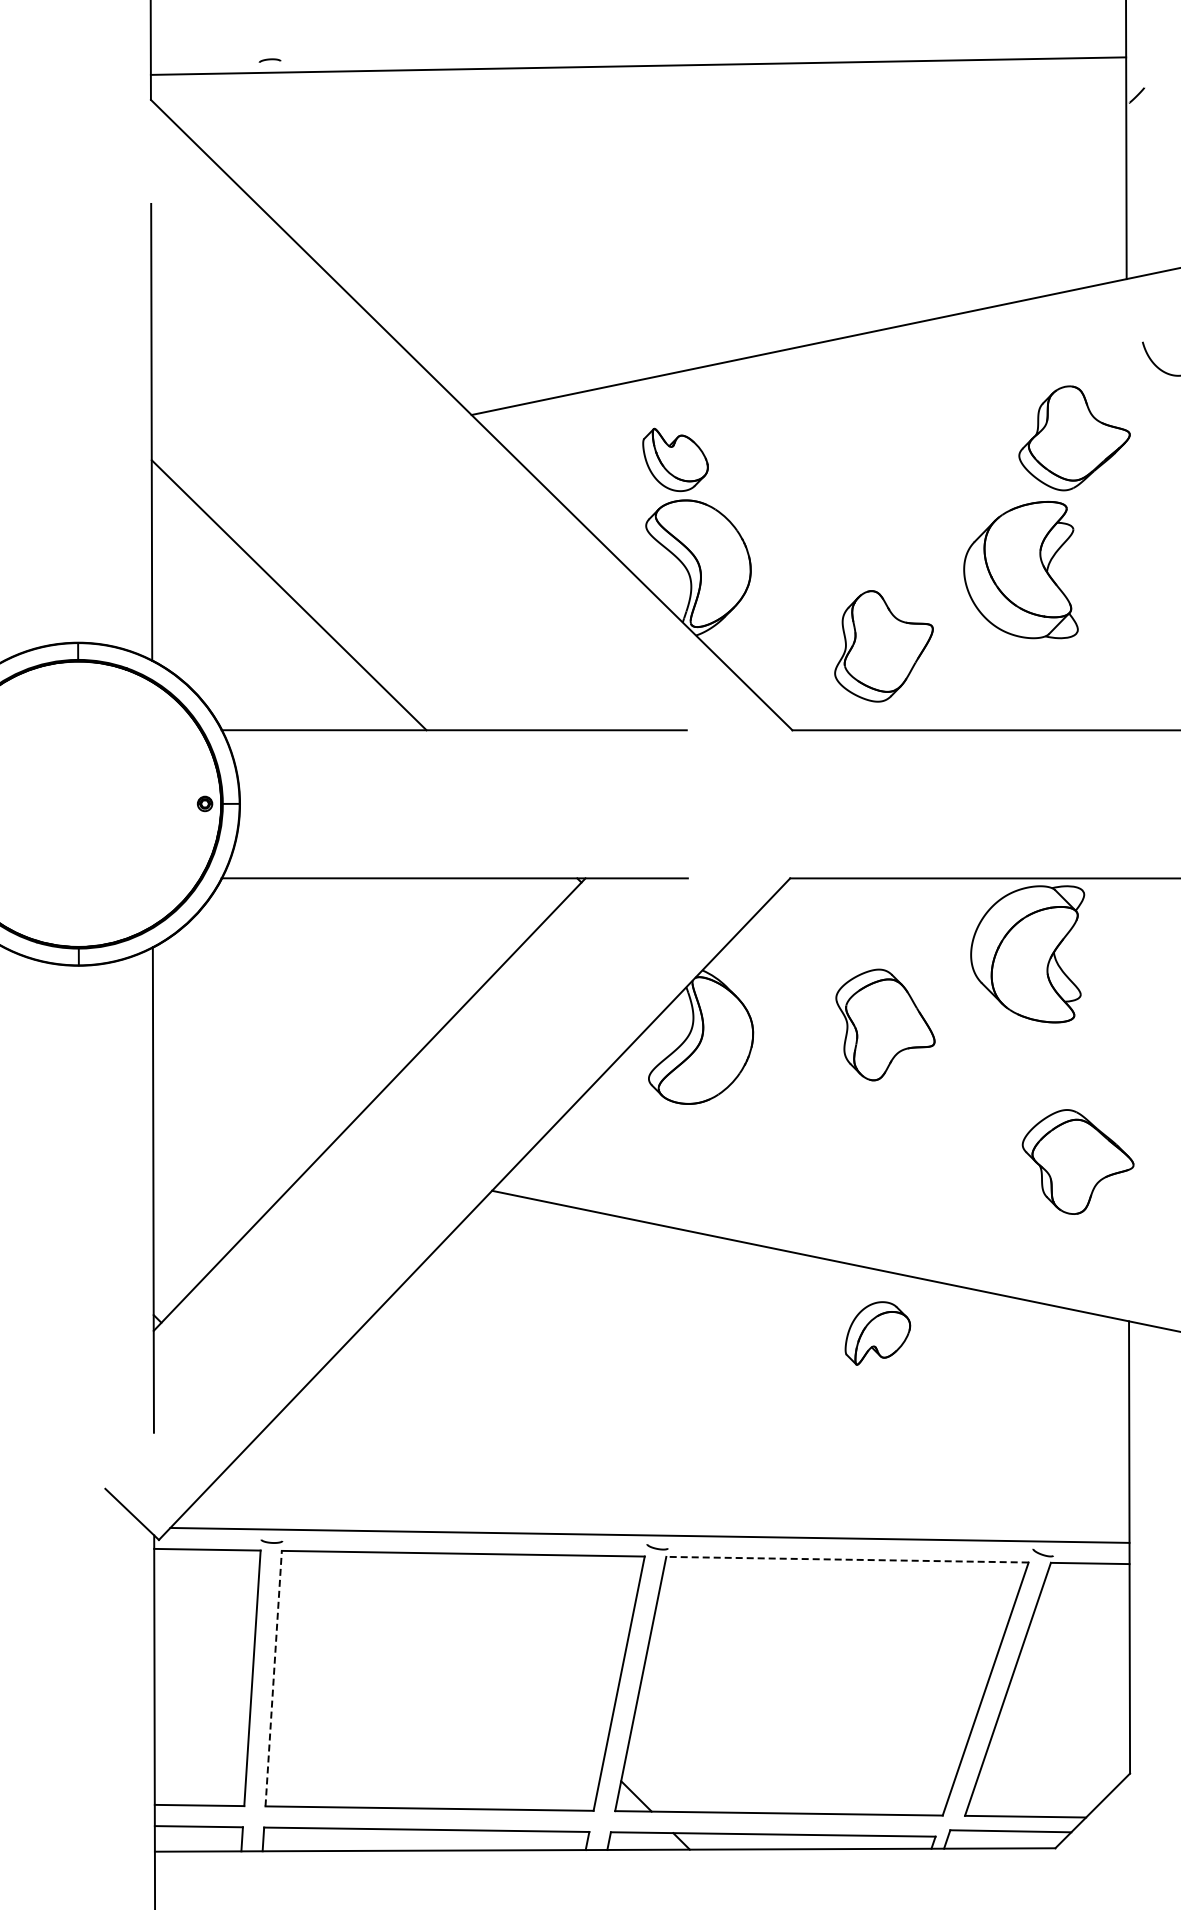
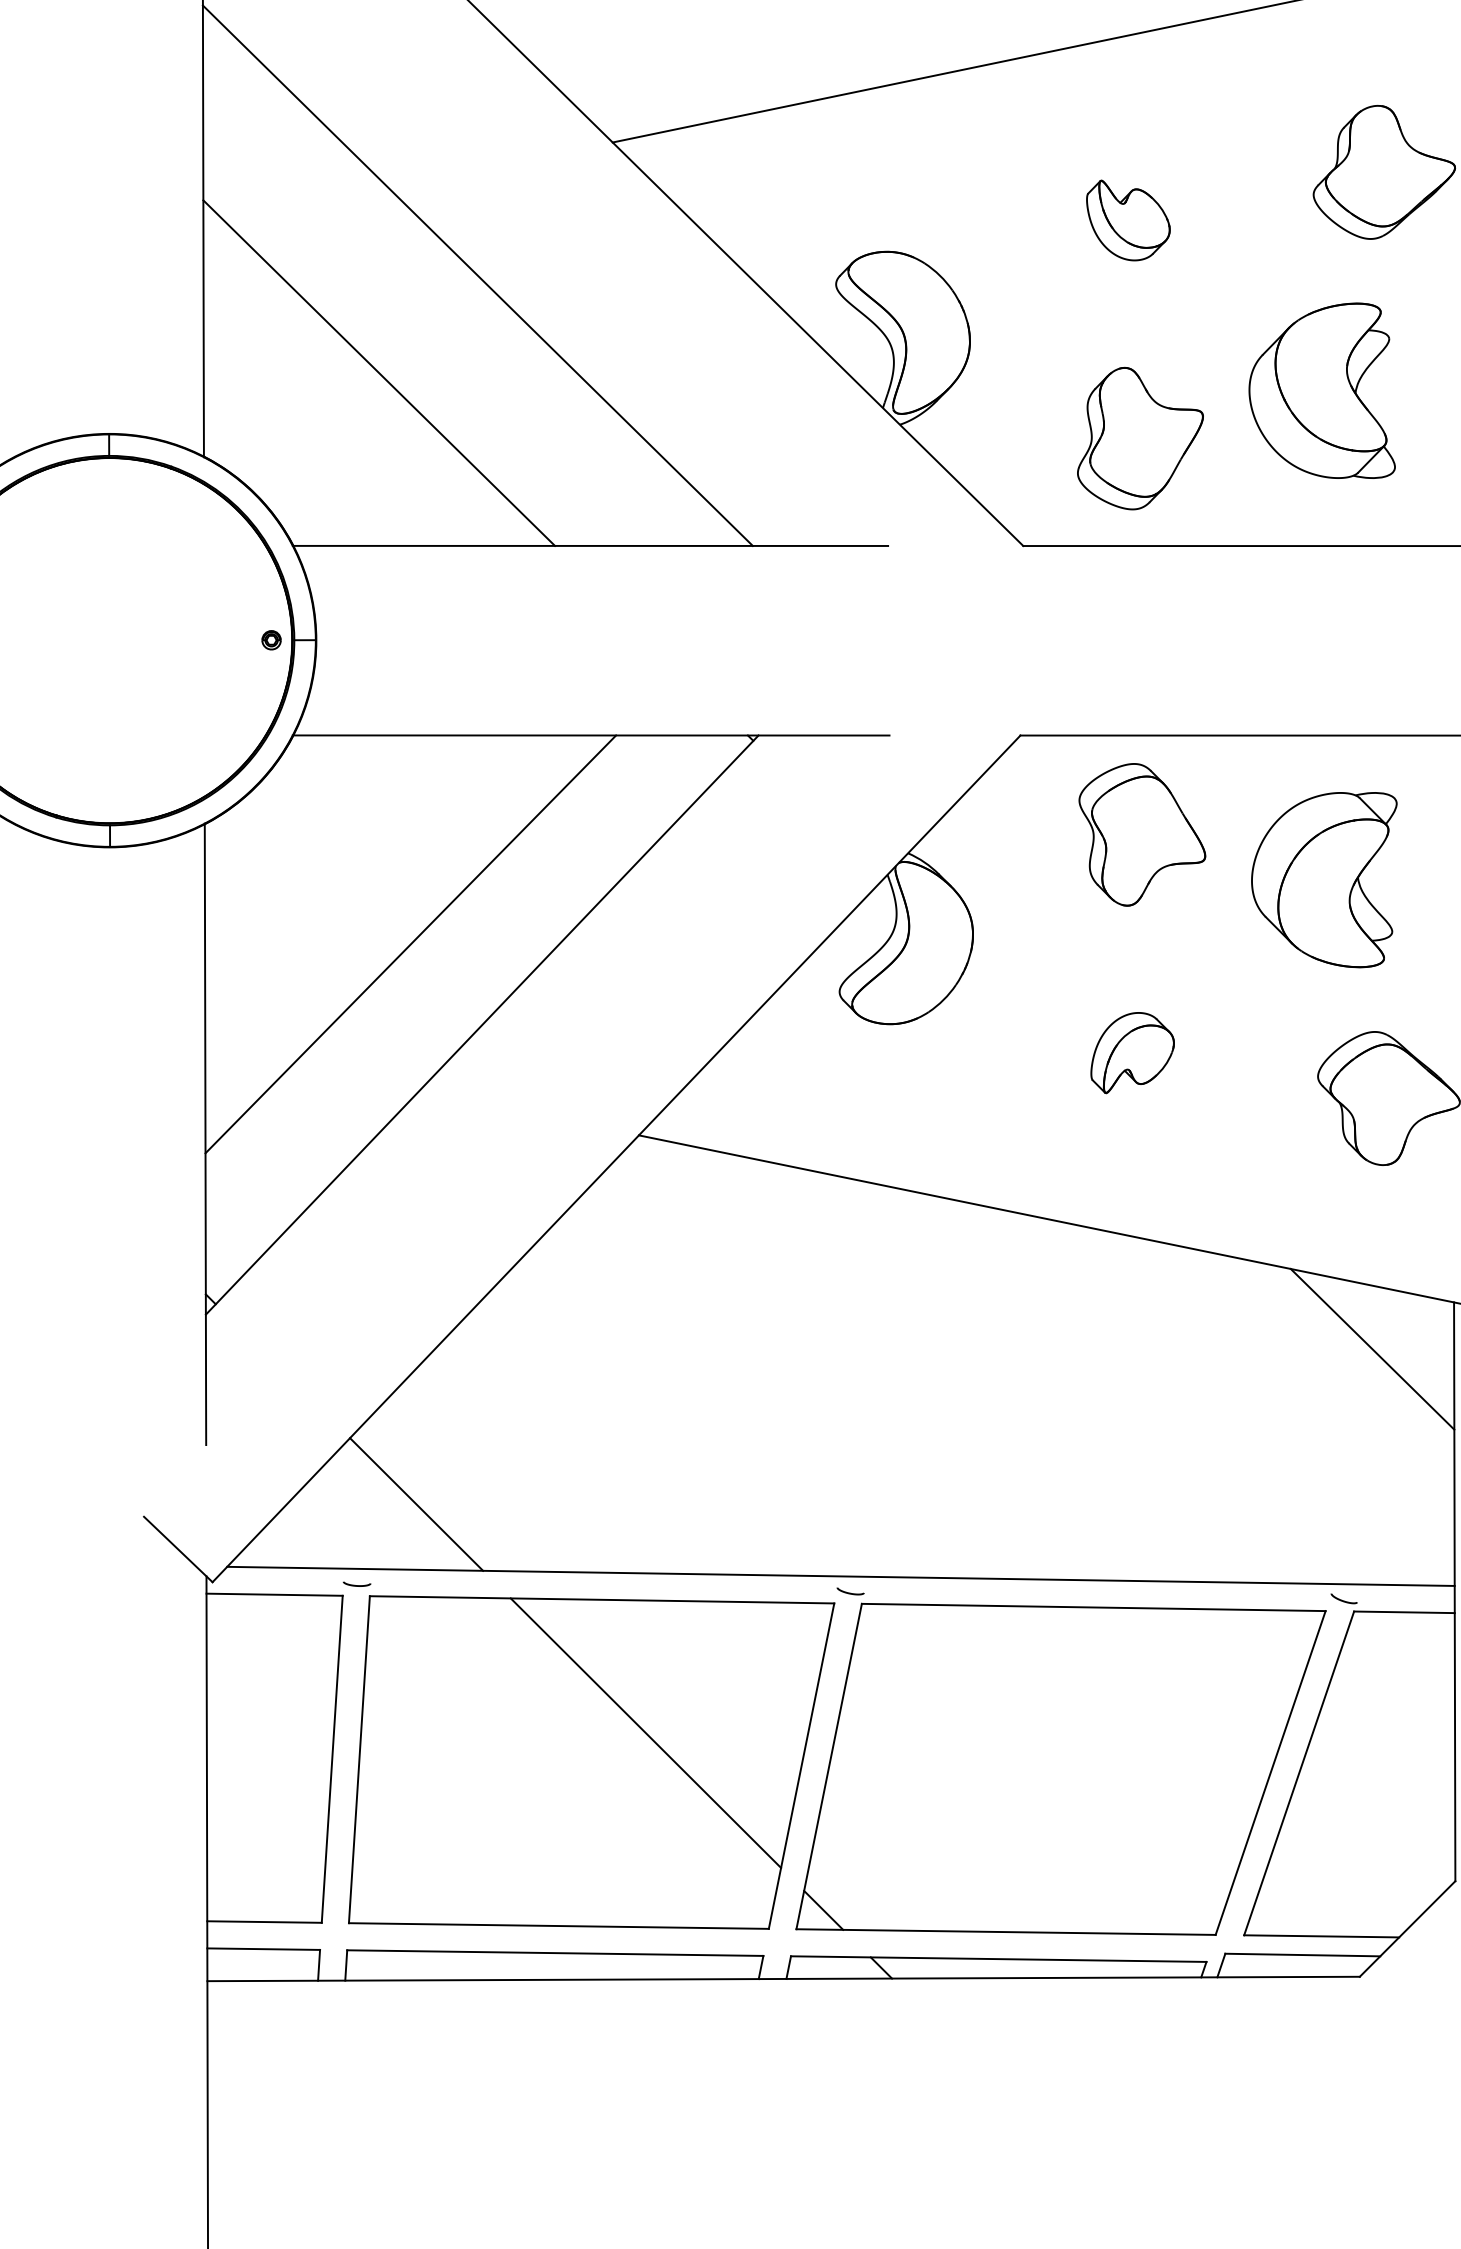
part: (675, 459) -> (1128, 219), moved
line: (366, 518) -> (478, 274), added
part: (1020, 570) -> (1321, 391), moved
part: (1027, 954) -> (1324, 880), moved
part: (885, 1024) -> (1142, 834), moved
line: (313, 1041) -> (410, 944), added
part: (877, 1333) -> (1132, 1053), moved
line: (1065, 1357) -> (1372, 1348), added
line: (318, 1479) -> (416, 1504), added
line: (846, 1559) -> (1092, 1607), dashed -> solid
line: (497, 1657) -> (645, 1732), added
line: (273, 1678) -> (359, 1759), dashed -> solid

